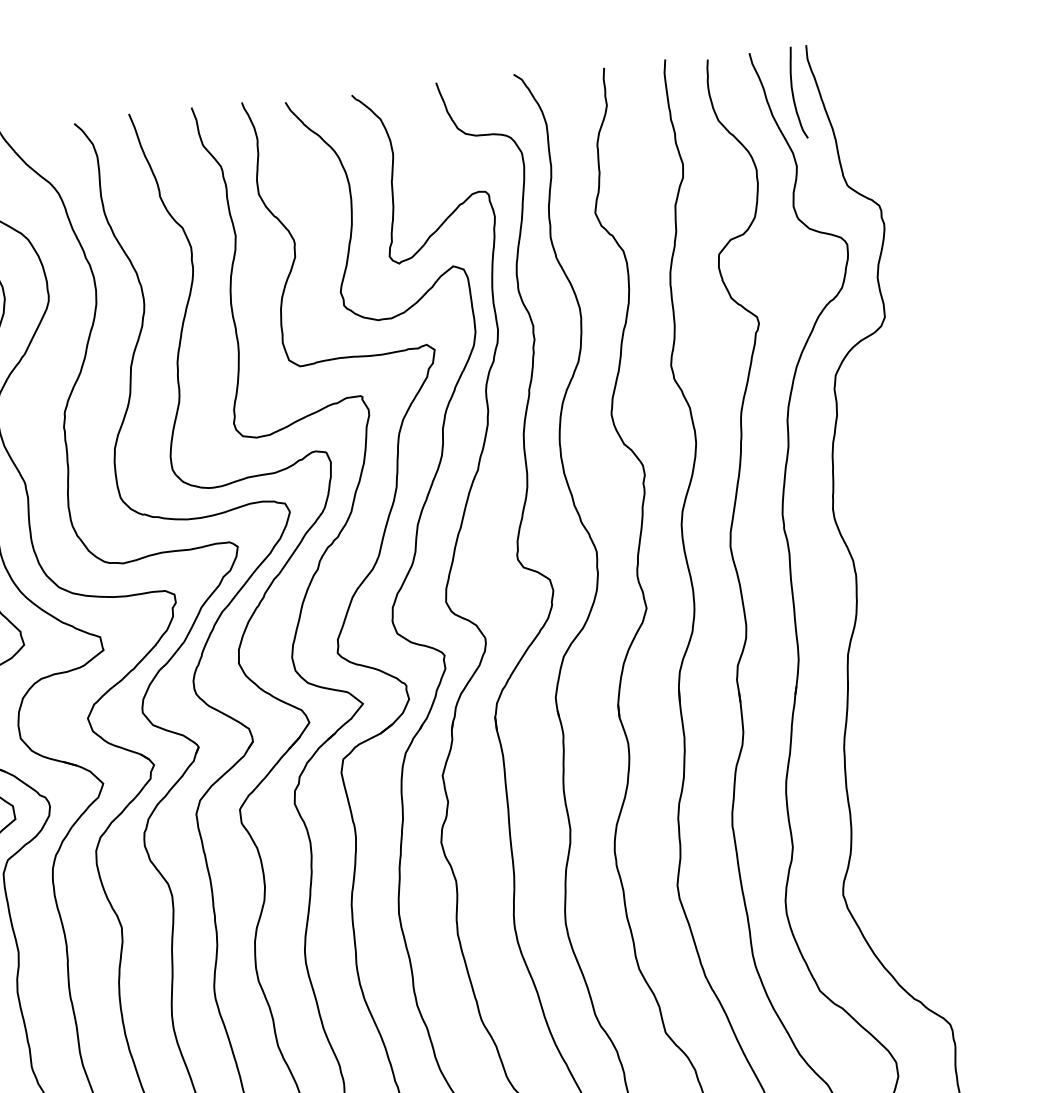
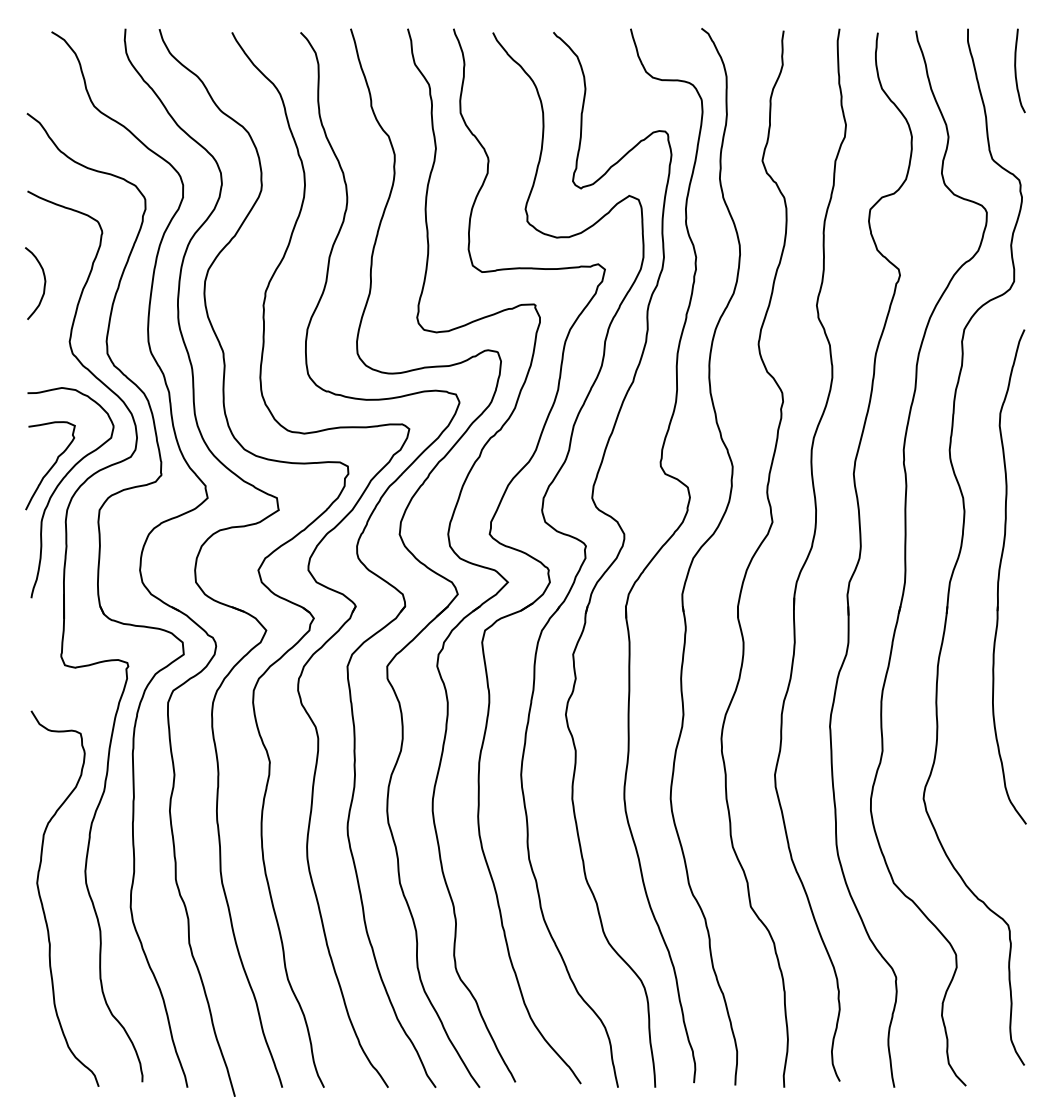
curve: (793, 92) -> (1016, 70), moved
part: (902, 638) -> (1000, 572), added

